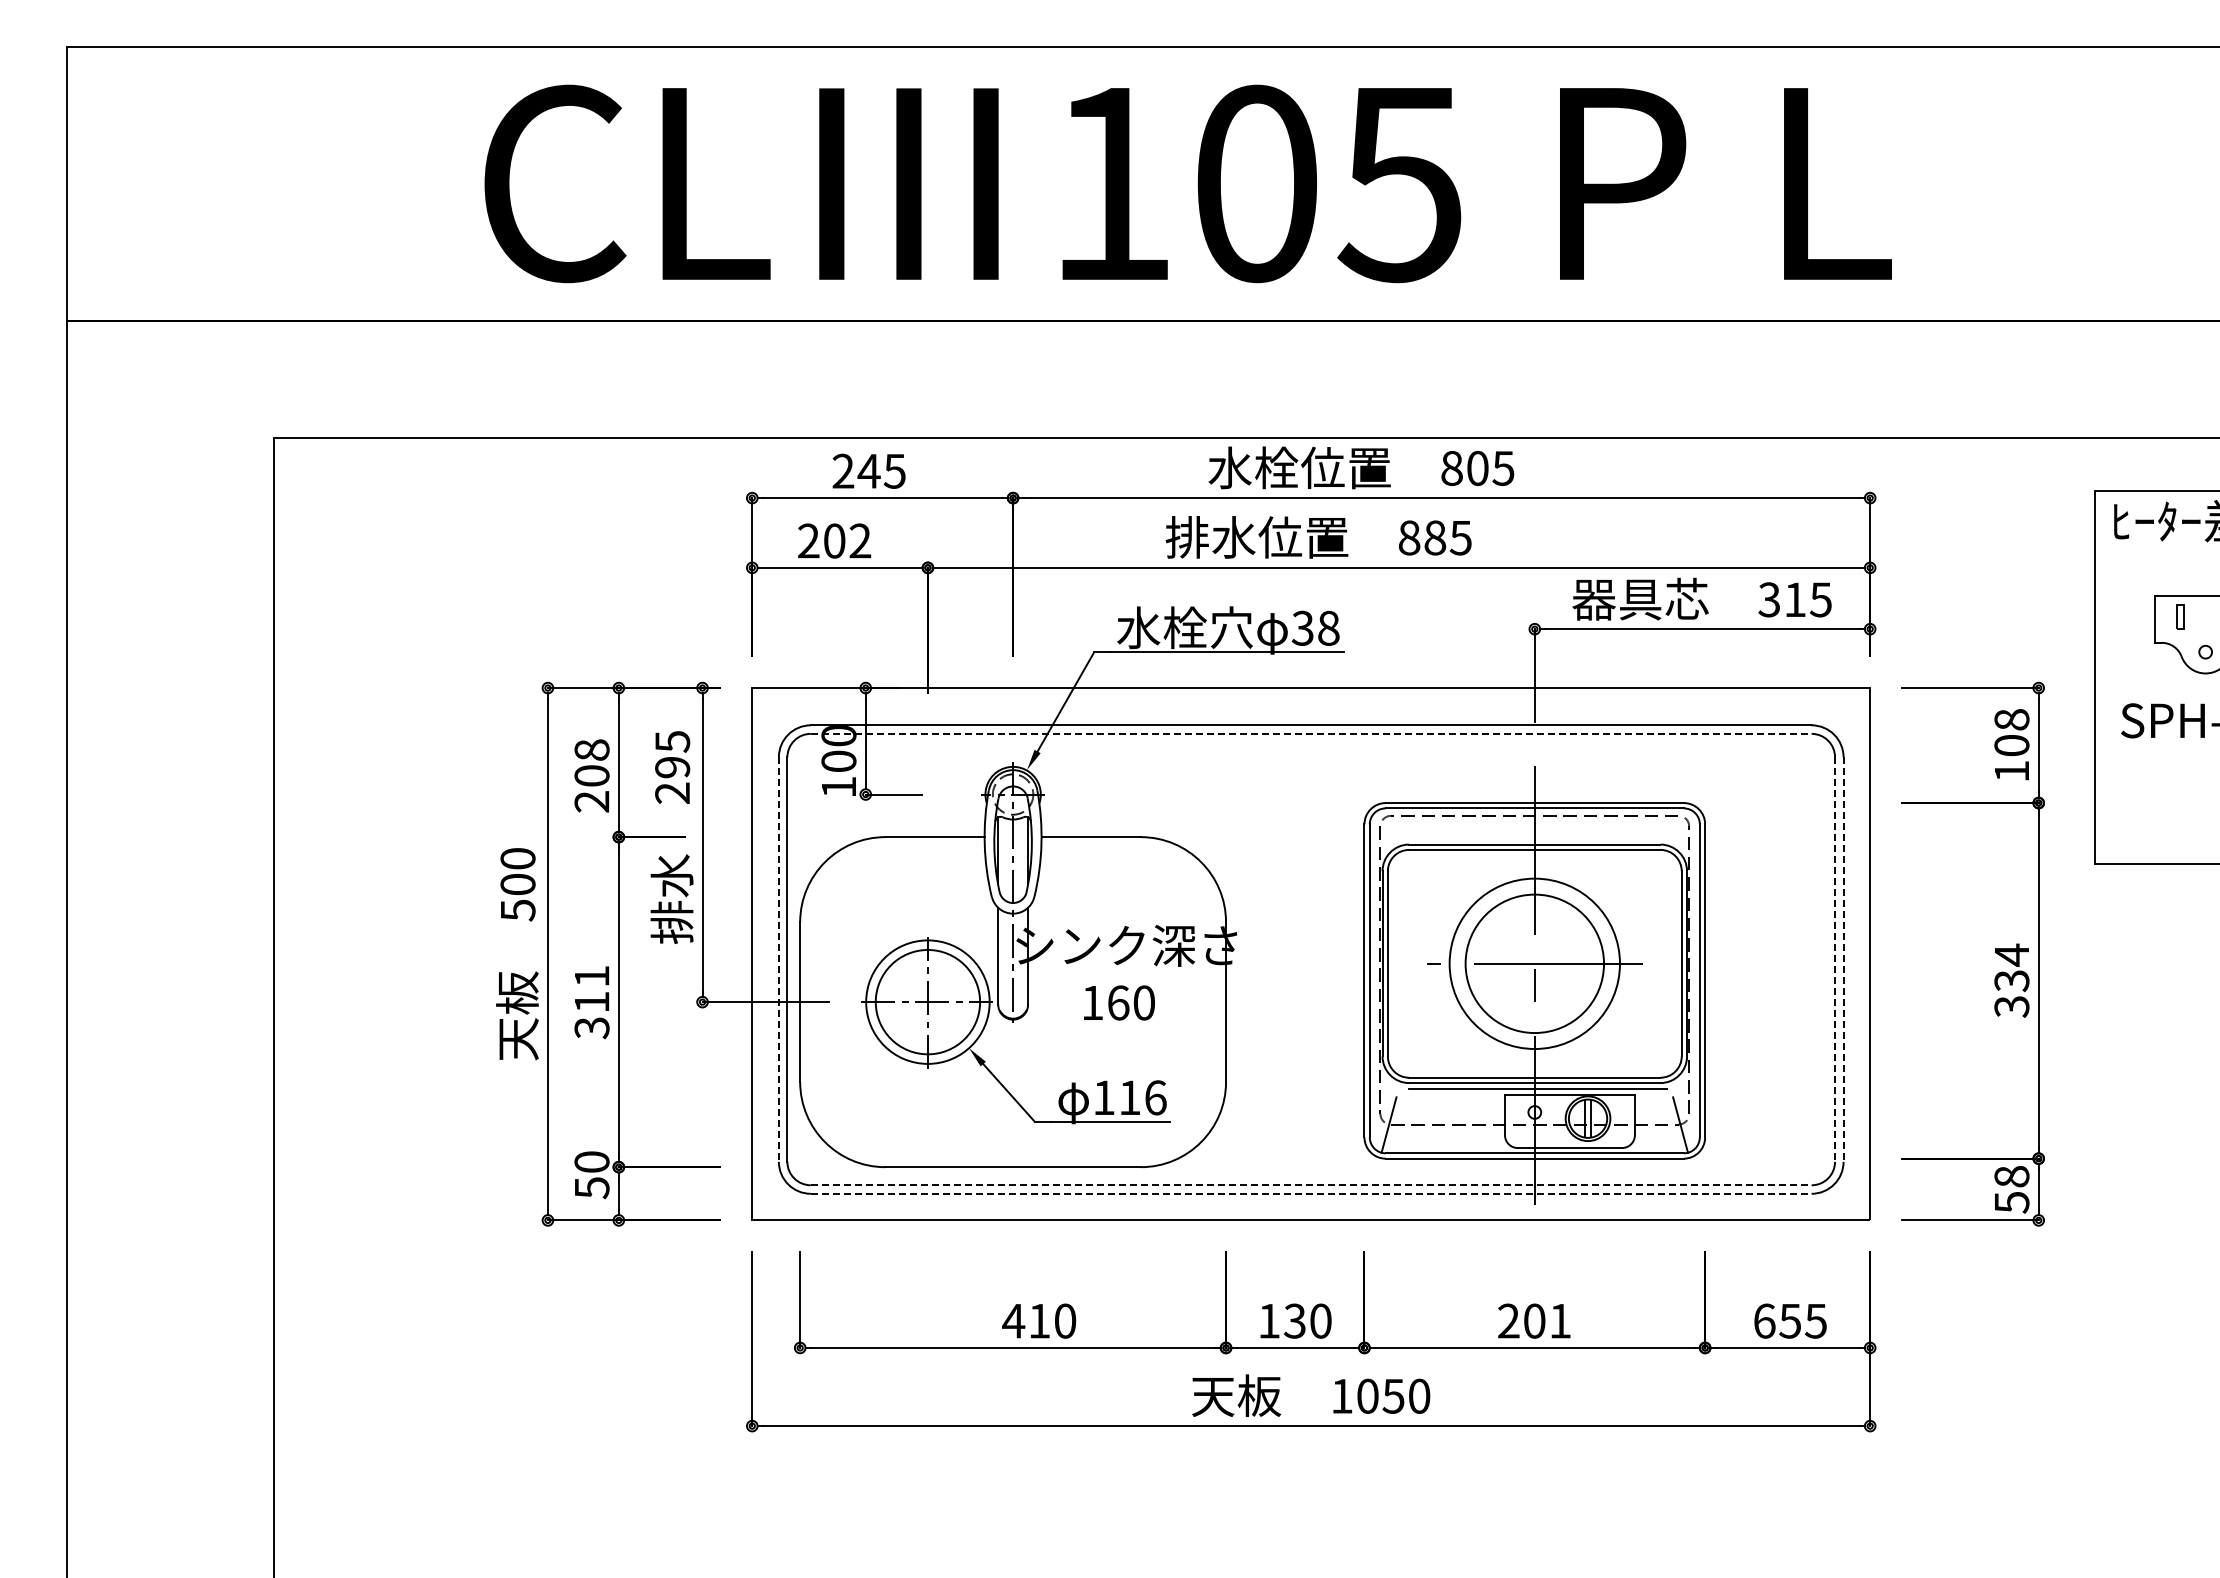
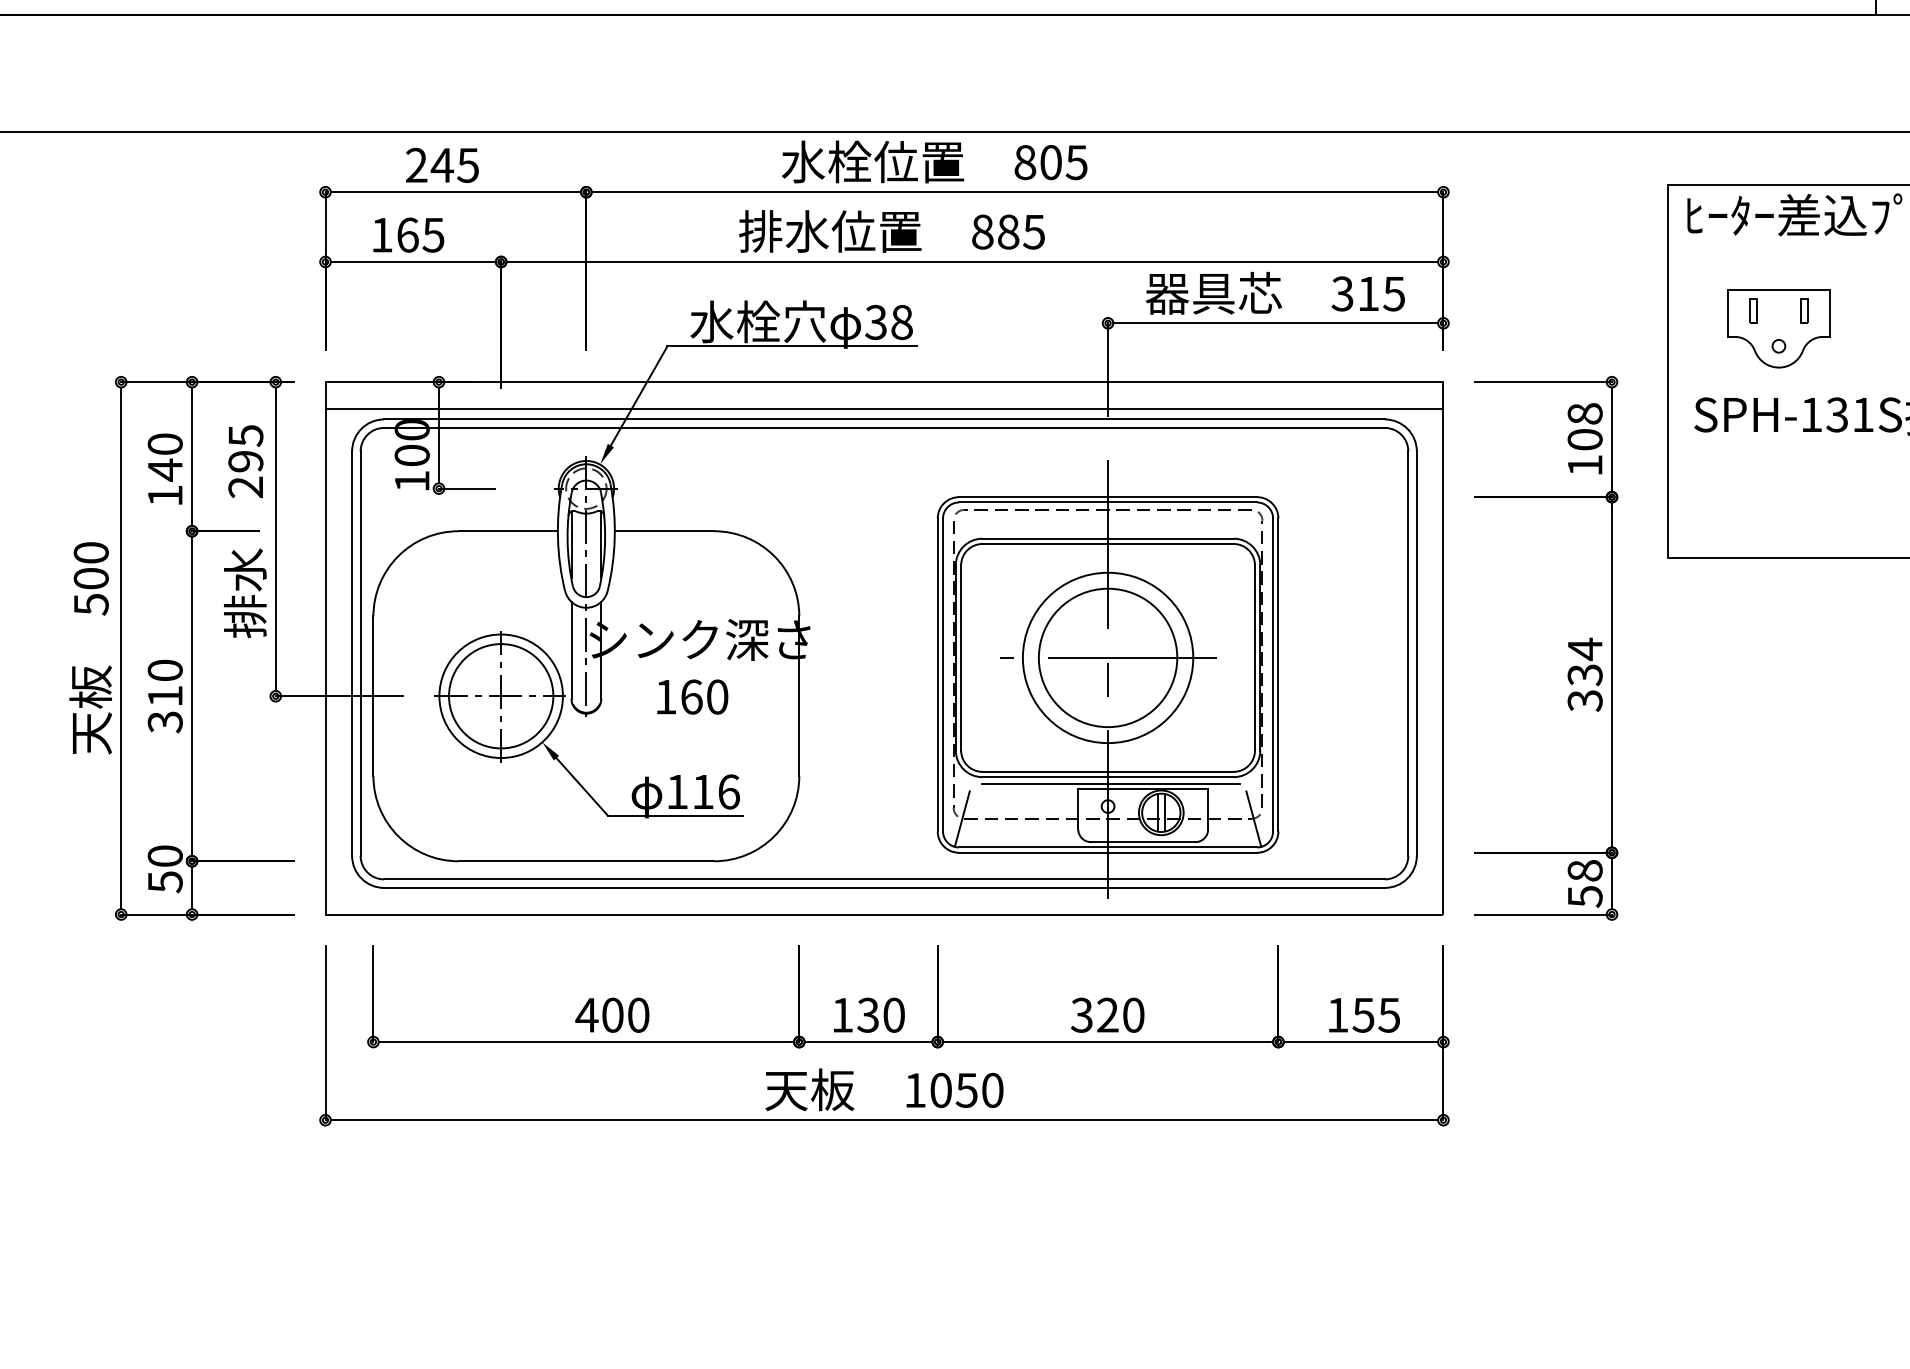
text: (834, 540) -> (407, 234), 202 -> 165
line: (1311, 714) -> (884, 408), added
line: (1311, 733) -> (884, 427), dashed -> solid
text: (591, 775) -> (164, 469), 208 -> 140
line: (778, 960) -> (351, 654), dashed -> solid
line: (1835, 960) -> (1408, 654), dashed -> solid
line: (1843, 960) -> (1416, 654), dashed -> solid
text: (591, 975) -> (164, 669), 311 -> 310
line: (1311, 1185) -> (884, 879), dashed -> solid
line: (1311, 1193) -> (884, 887), dashed -> solid
text: (1039, 1320) -> (612, 1014), 410 -> 400
text: (1534, 1320) -> (1107, 1014), 201 -> 320
text: (1764, 1320) -> (1337, 1014), 655 -> 155

